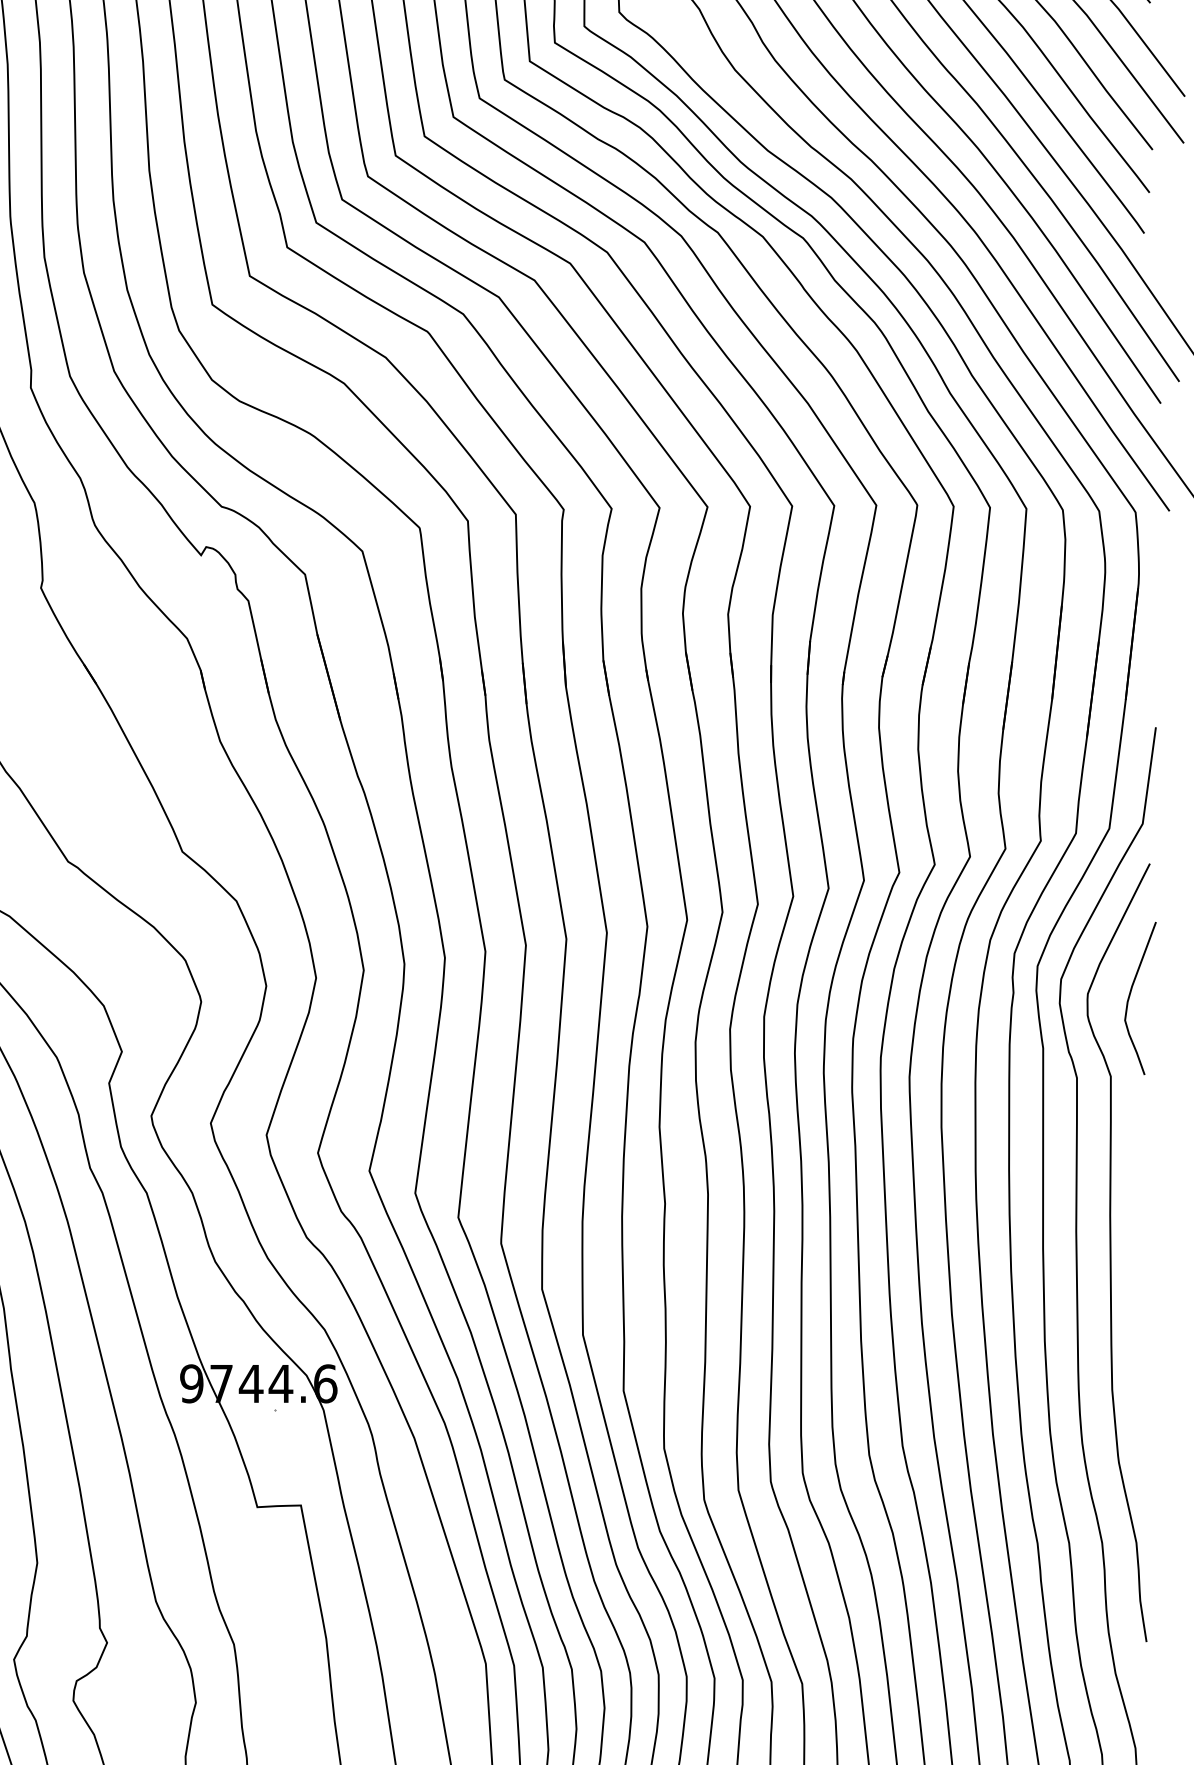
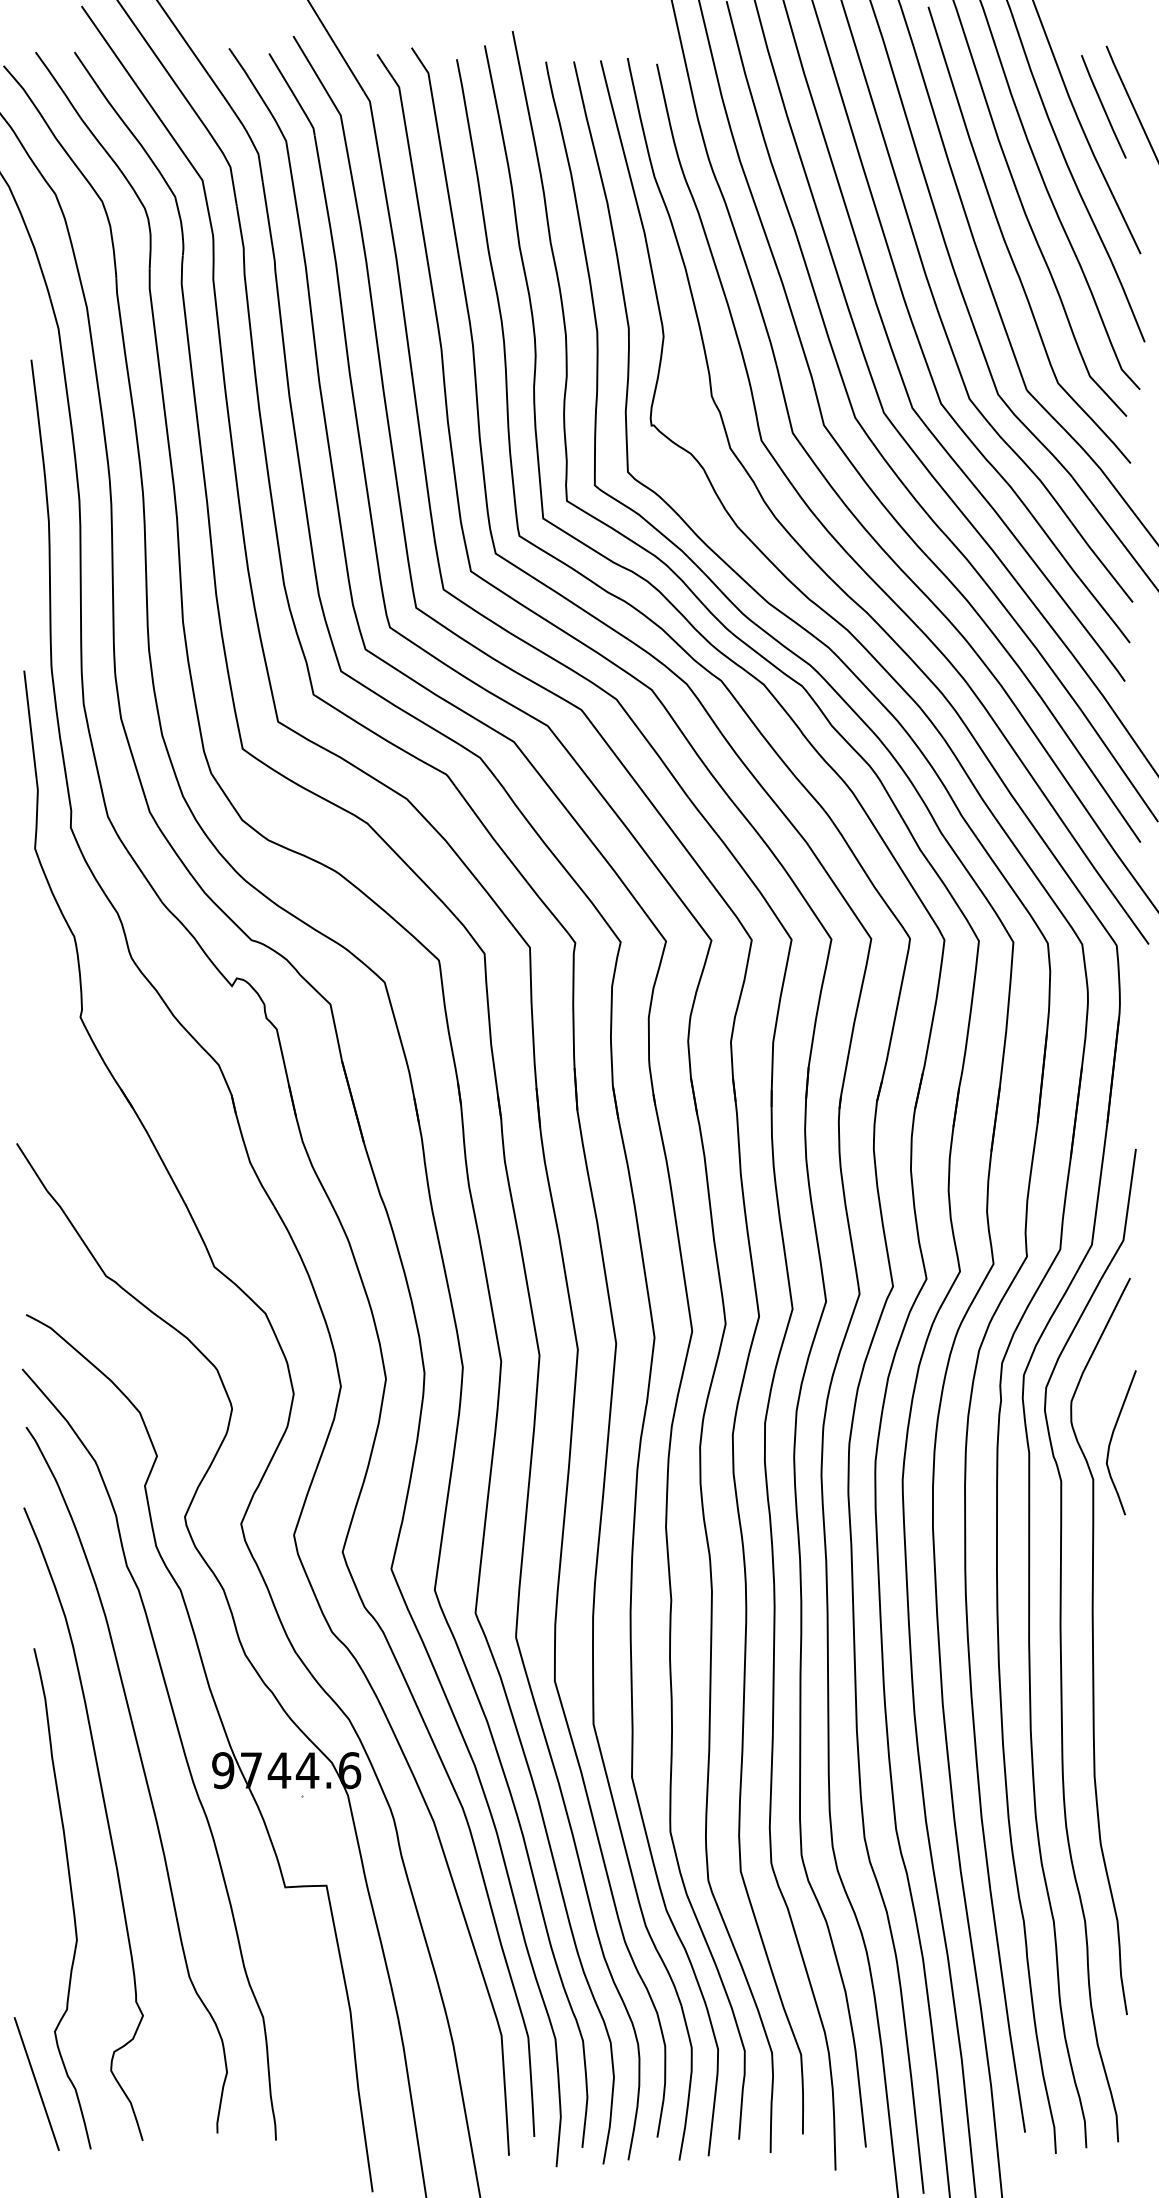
curve: (1131, 994) -> (1112, 1438), moved

